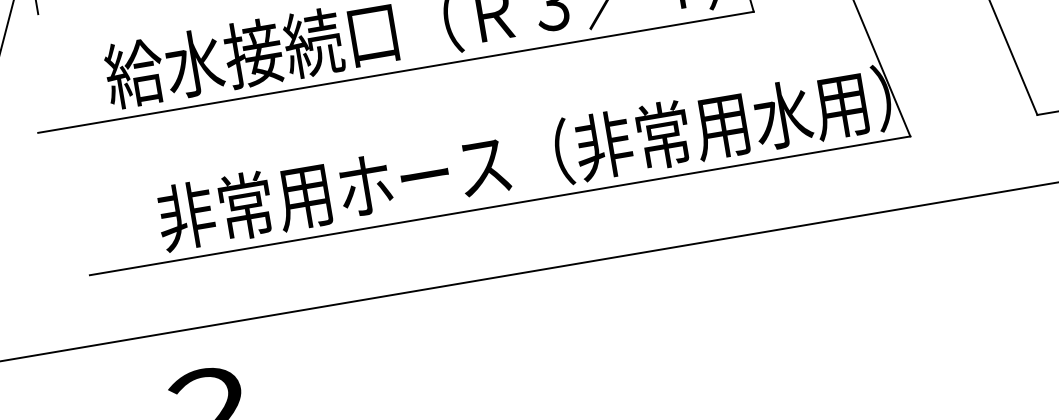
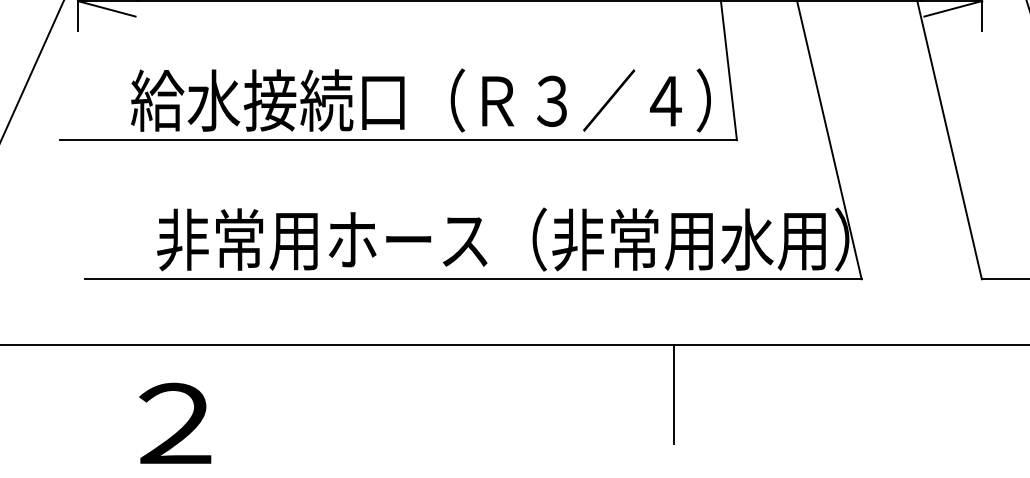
line: (732, 290) -> (673, 393), added

